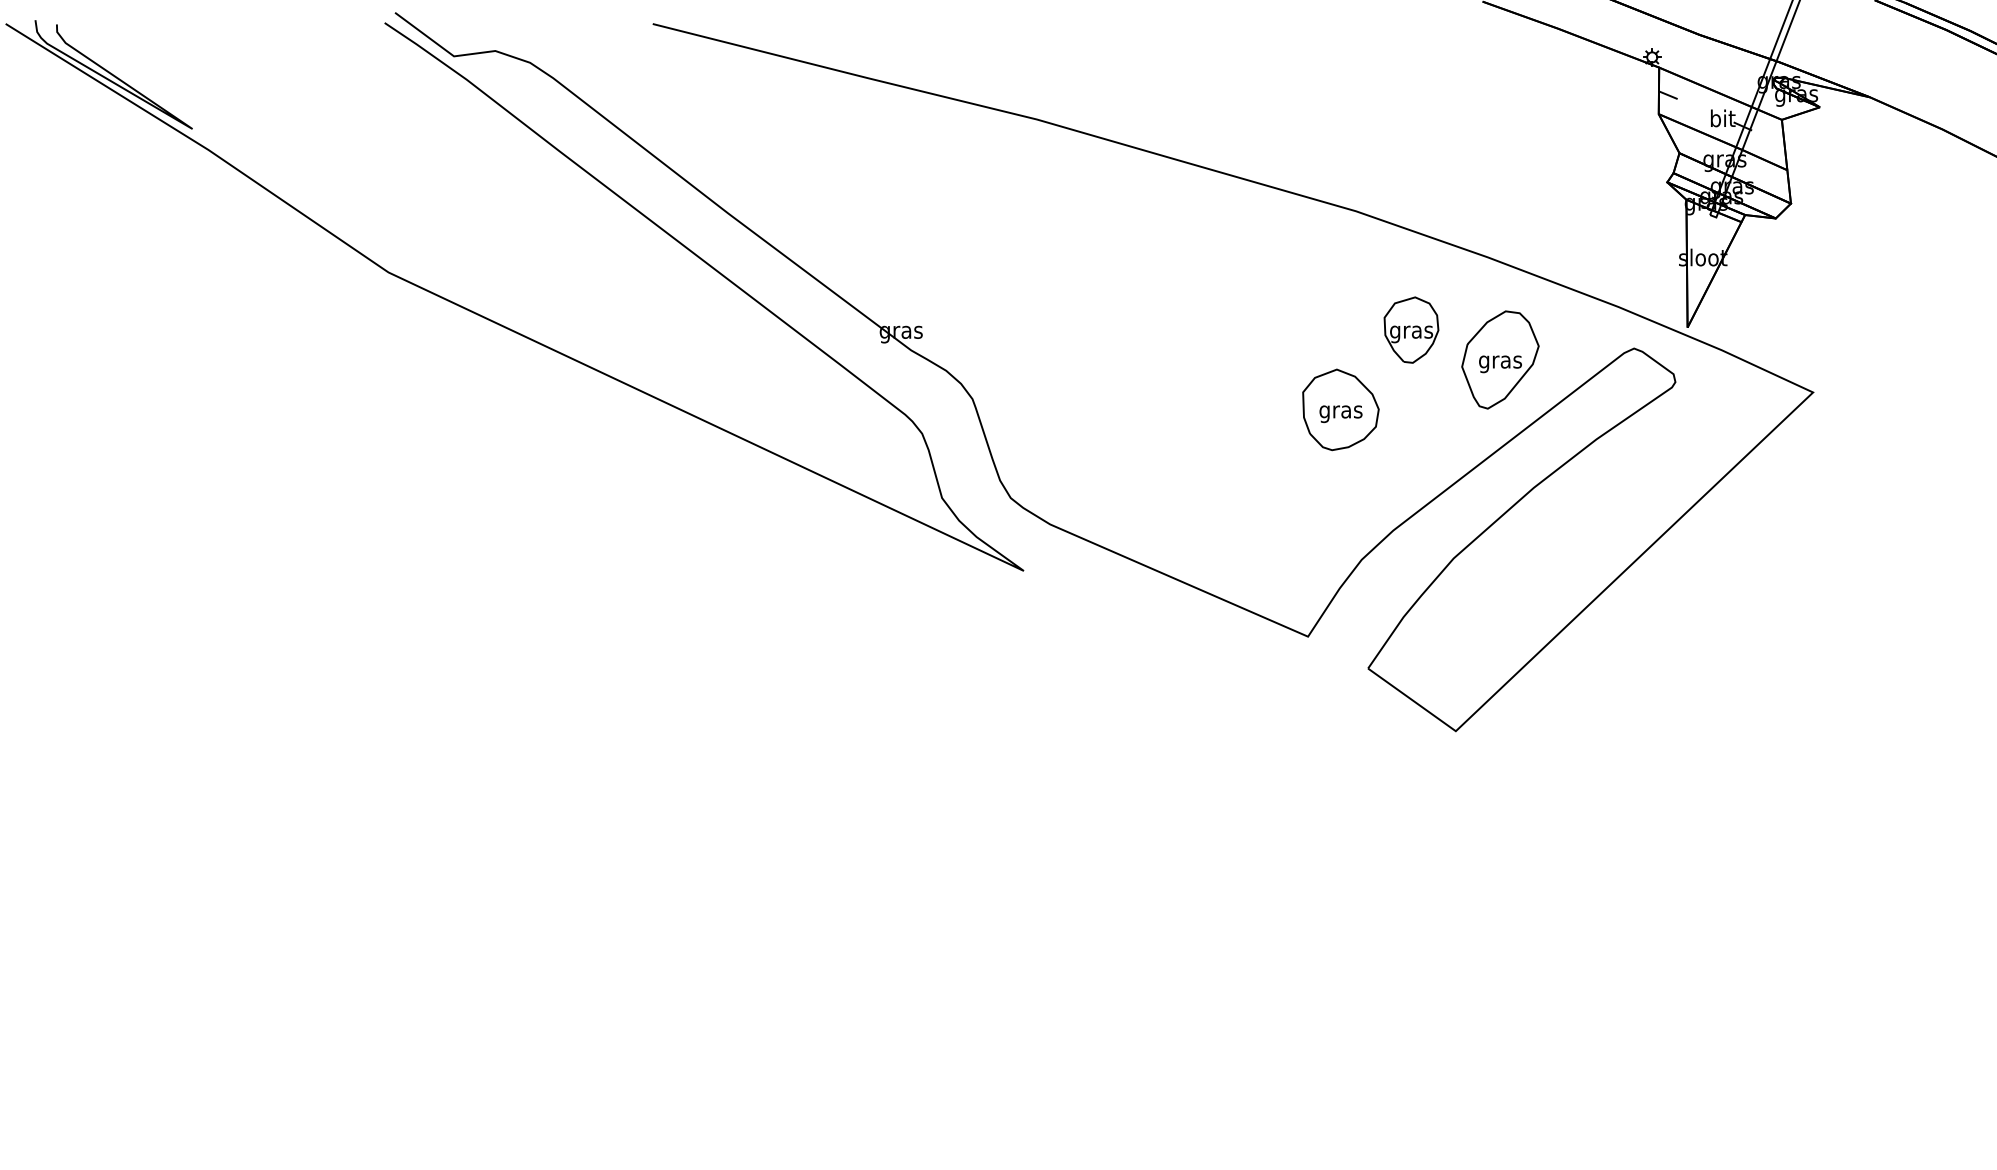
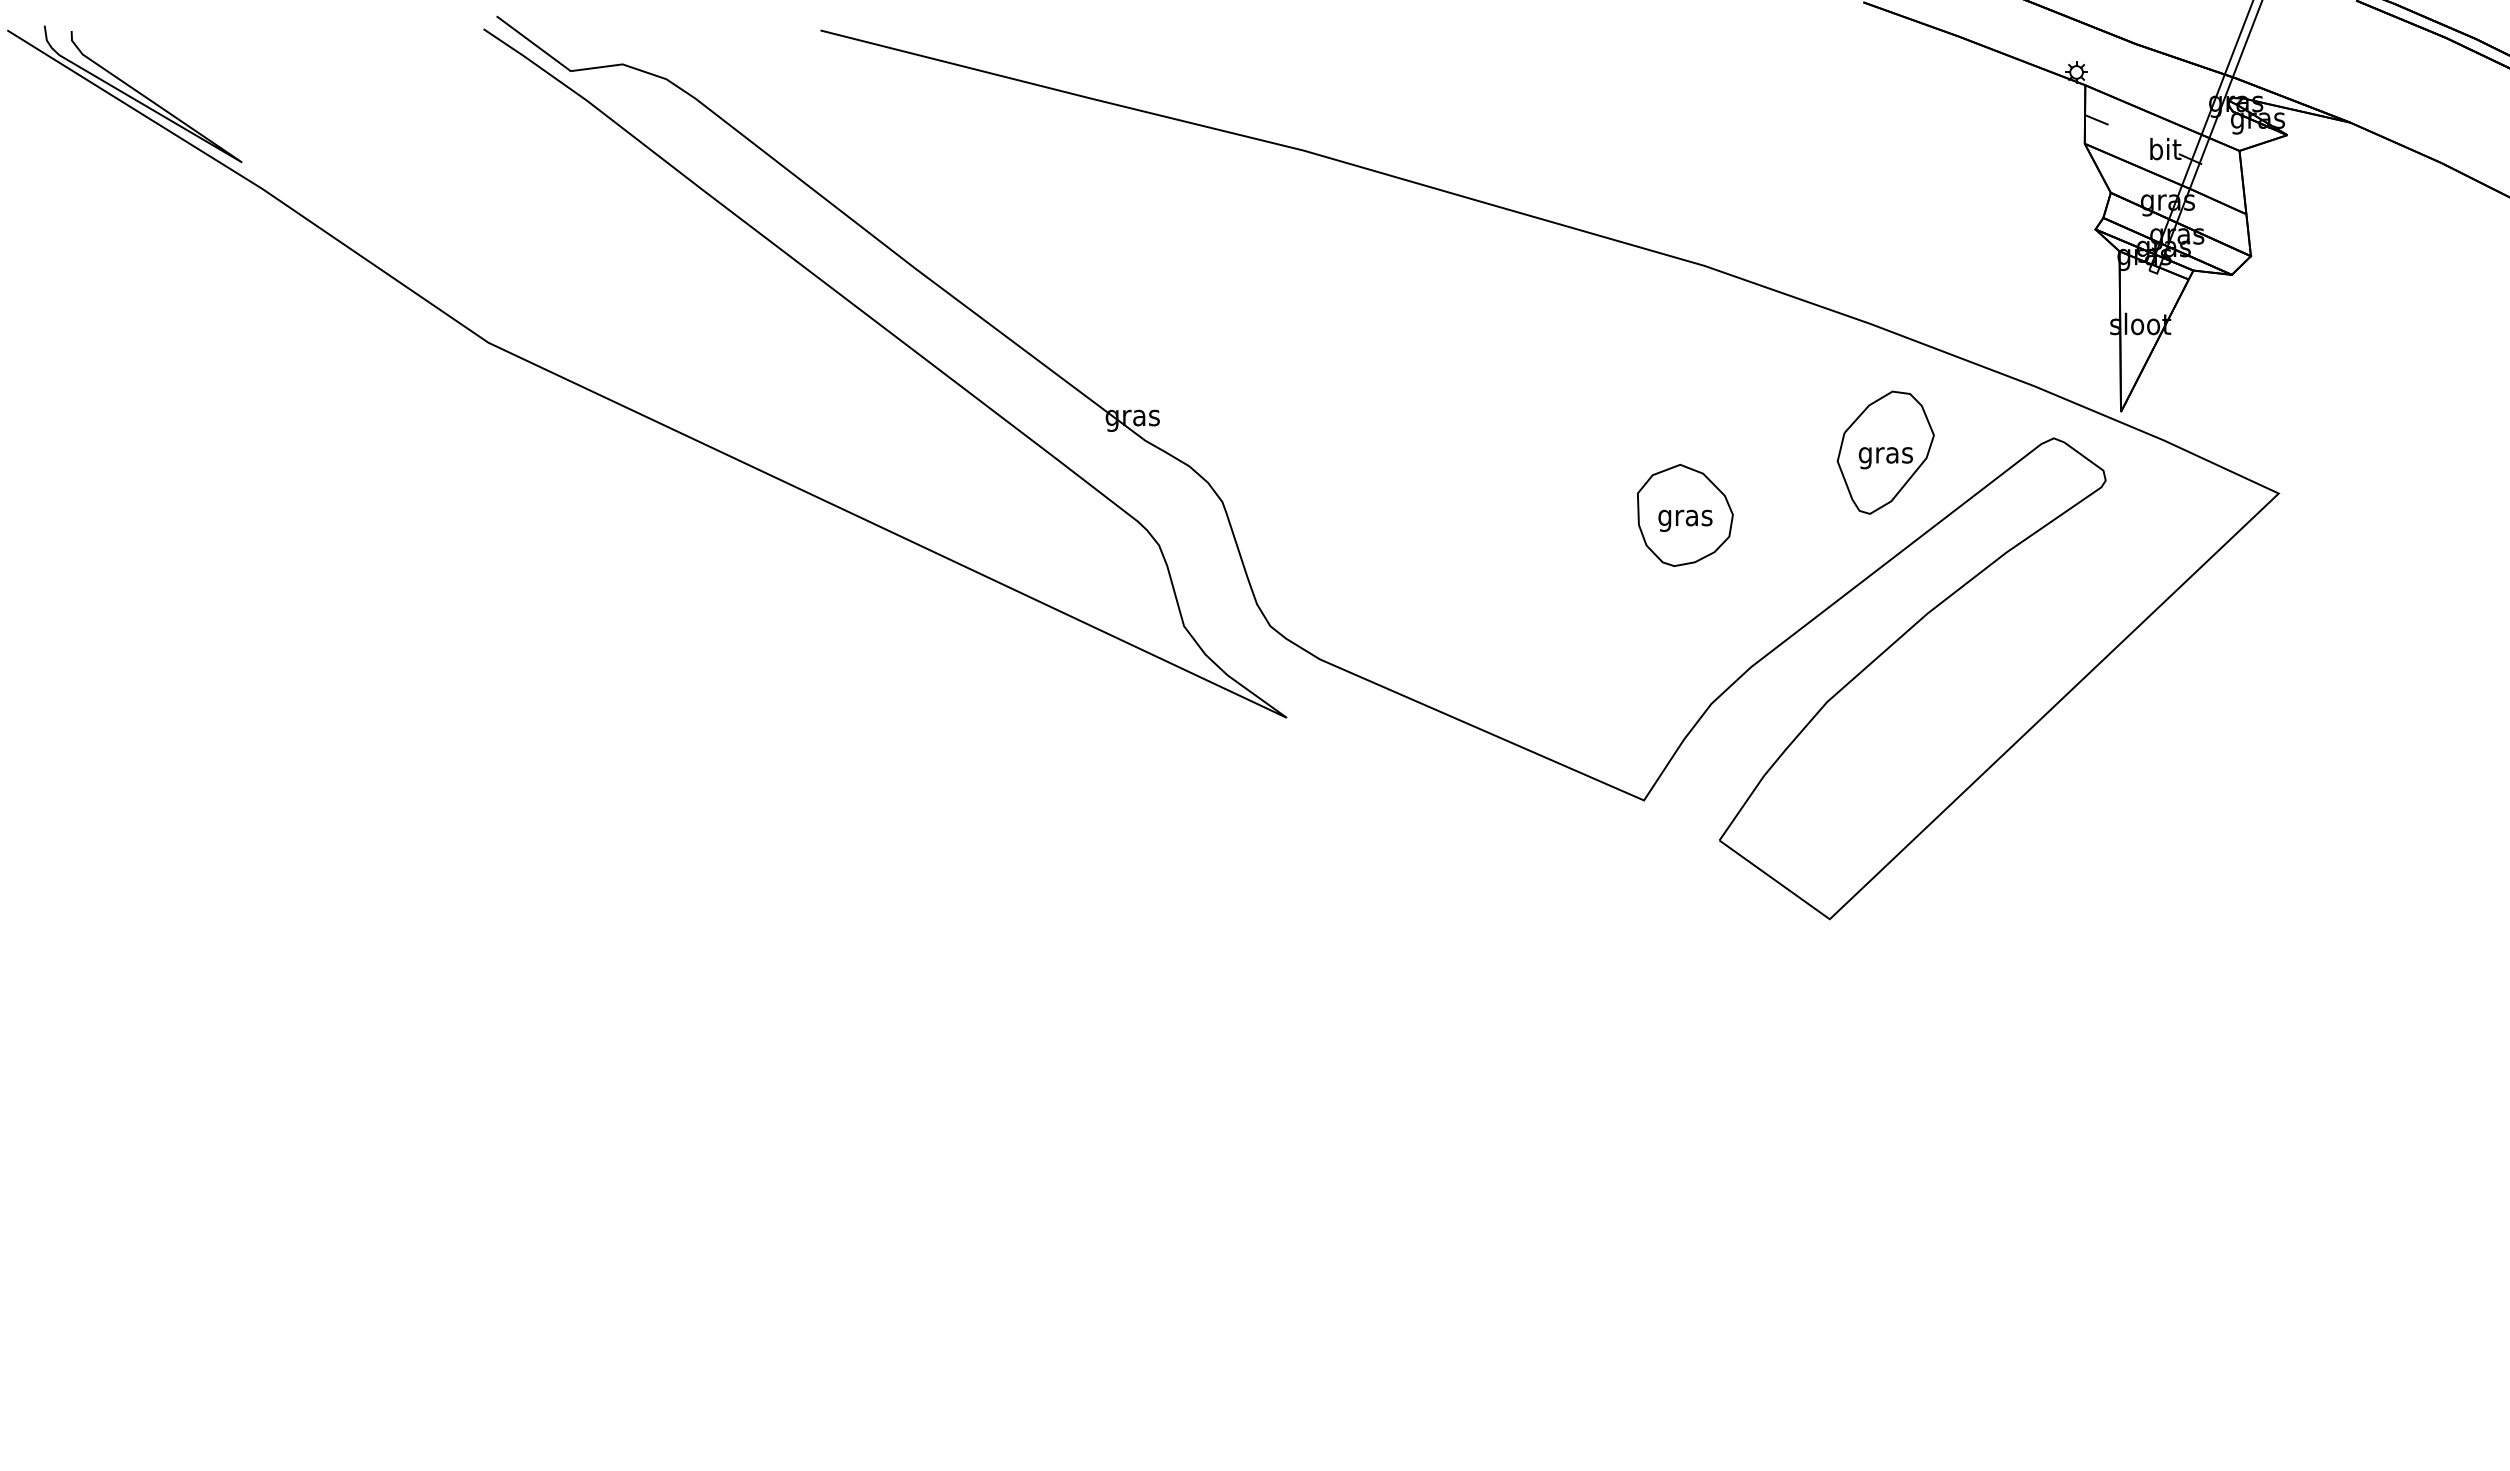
part: (1411, 330) -> (1773, 415), removed

